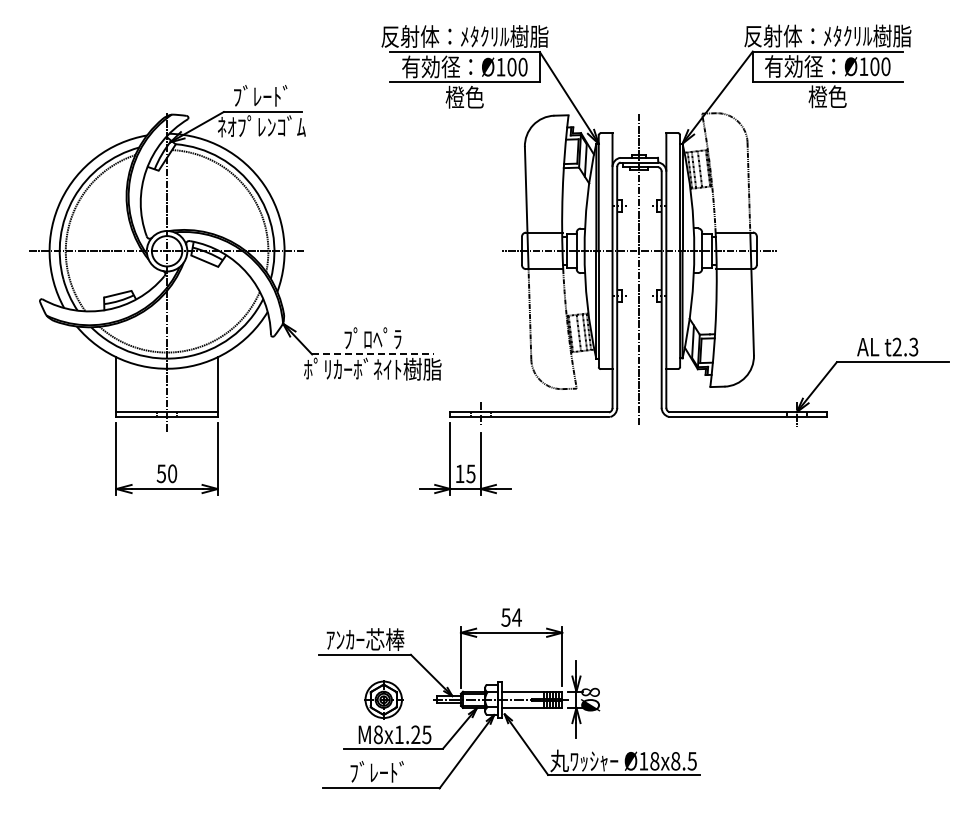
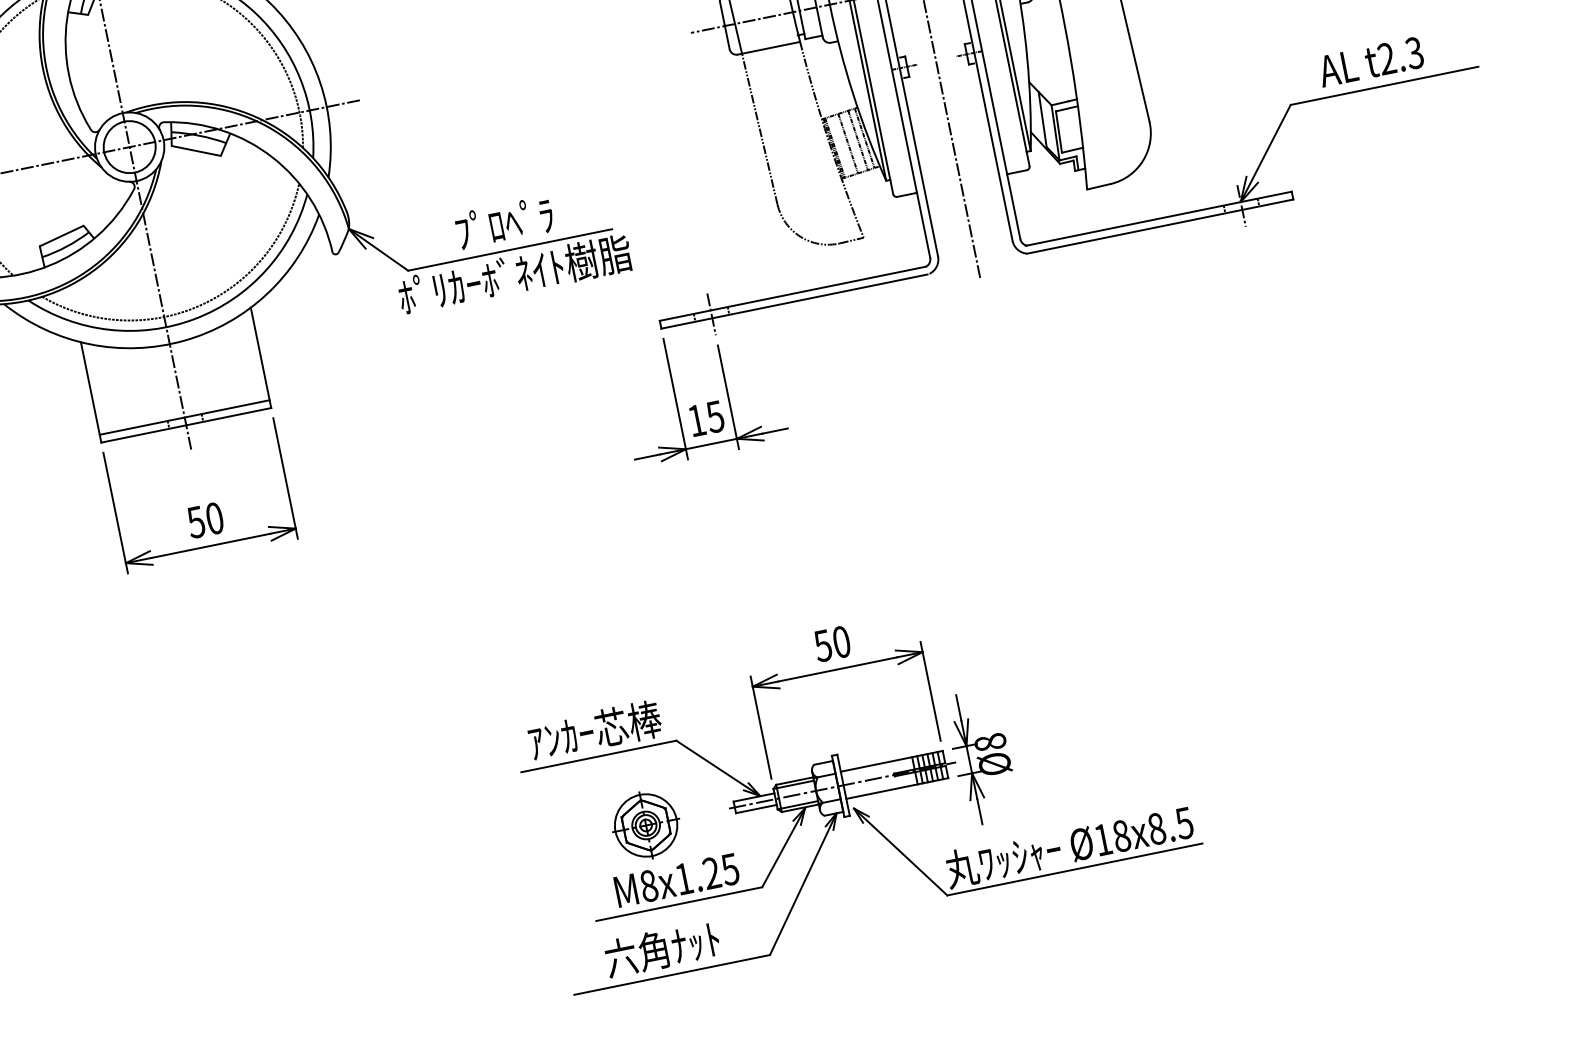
line: (372, 354) -> (509, 250), dashed -> solid
text: (516, 617) -> (840, 642), 54 -> 50
text: (378, 772) -> (662, 949), ﾌﾞﾚｰﾄﾞ -> 六角ﾅｯﾄ

